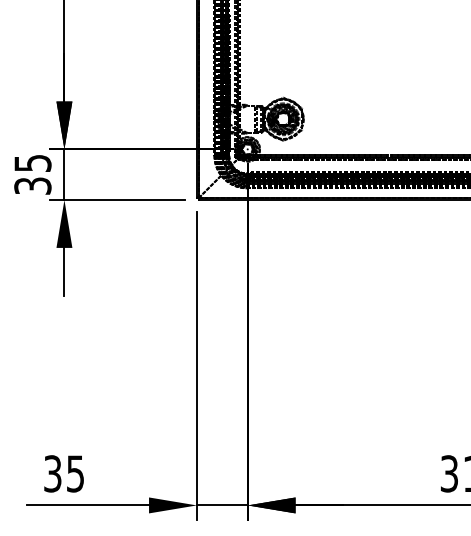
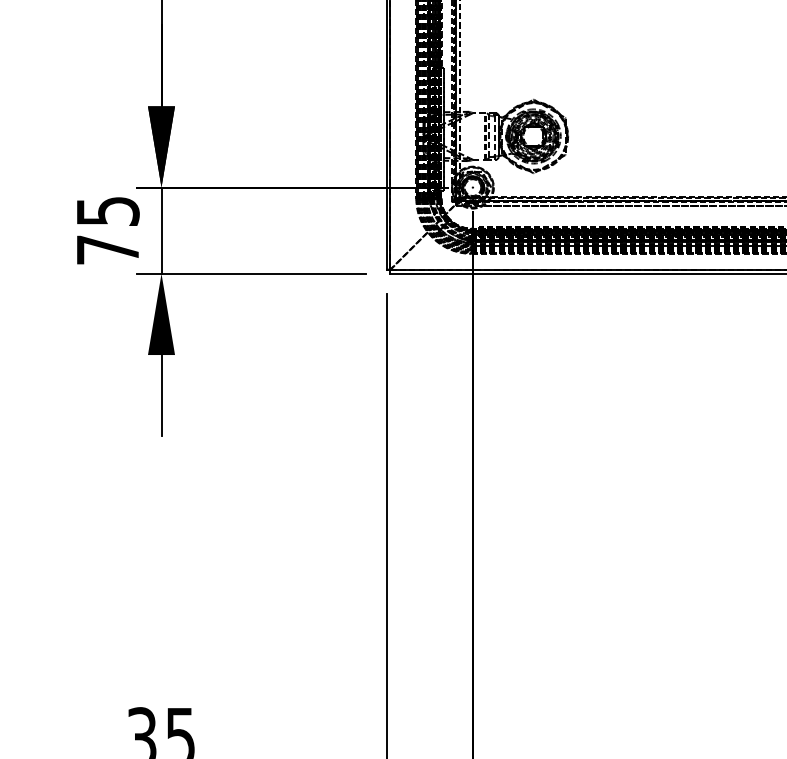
text: (32, 185) -> (107, 248), 35 -> 75

